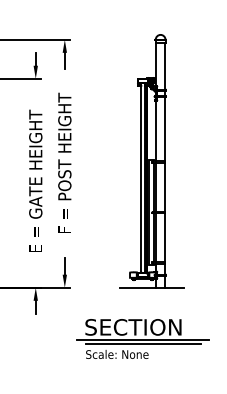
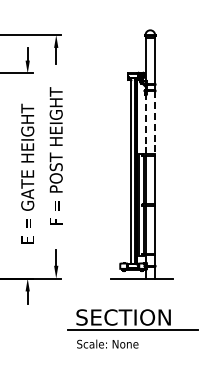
line: (164, 129) -> (154, 123), solid -> dashed
line: (156, 130) -> (146, 124), solid -> dashed
line: (142, 343) -> (132, 333), removed

